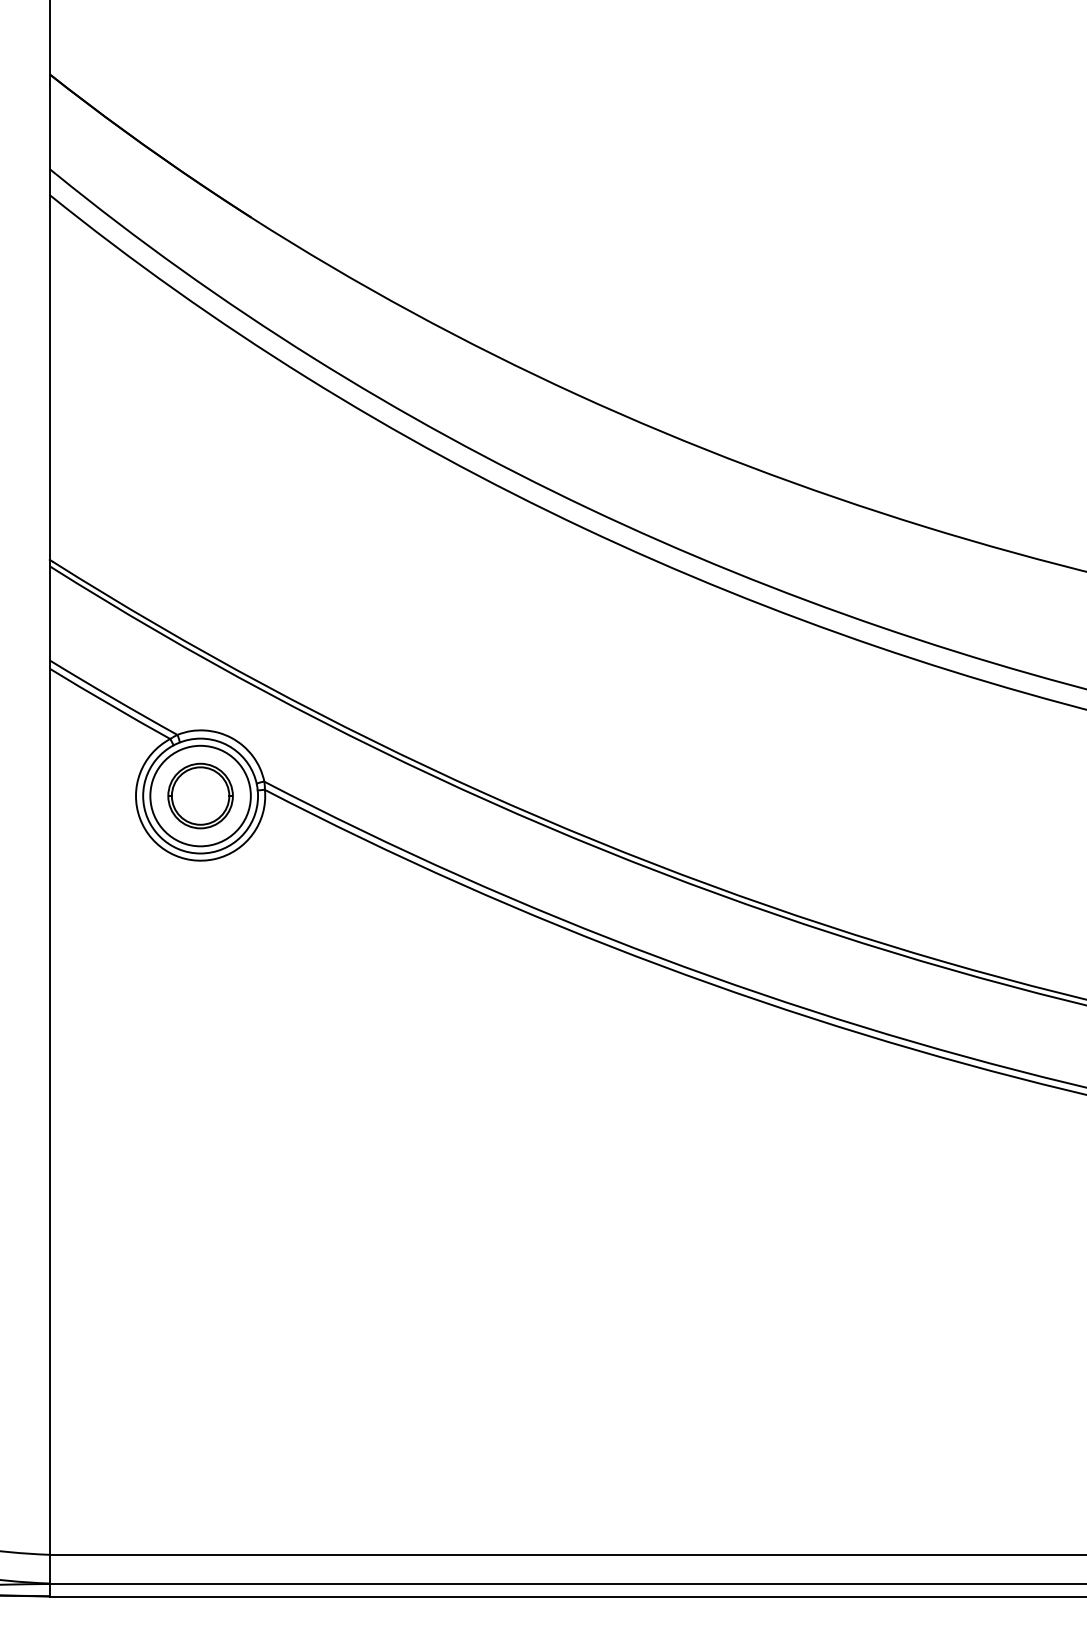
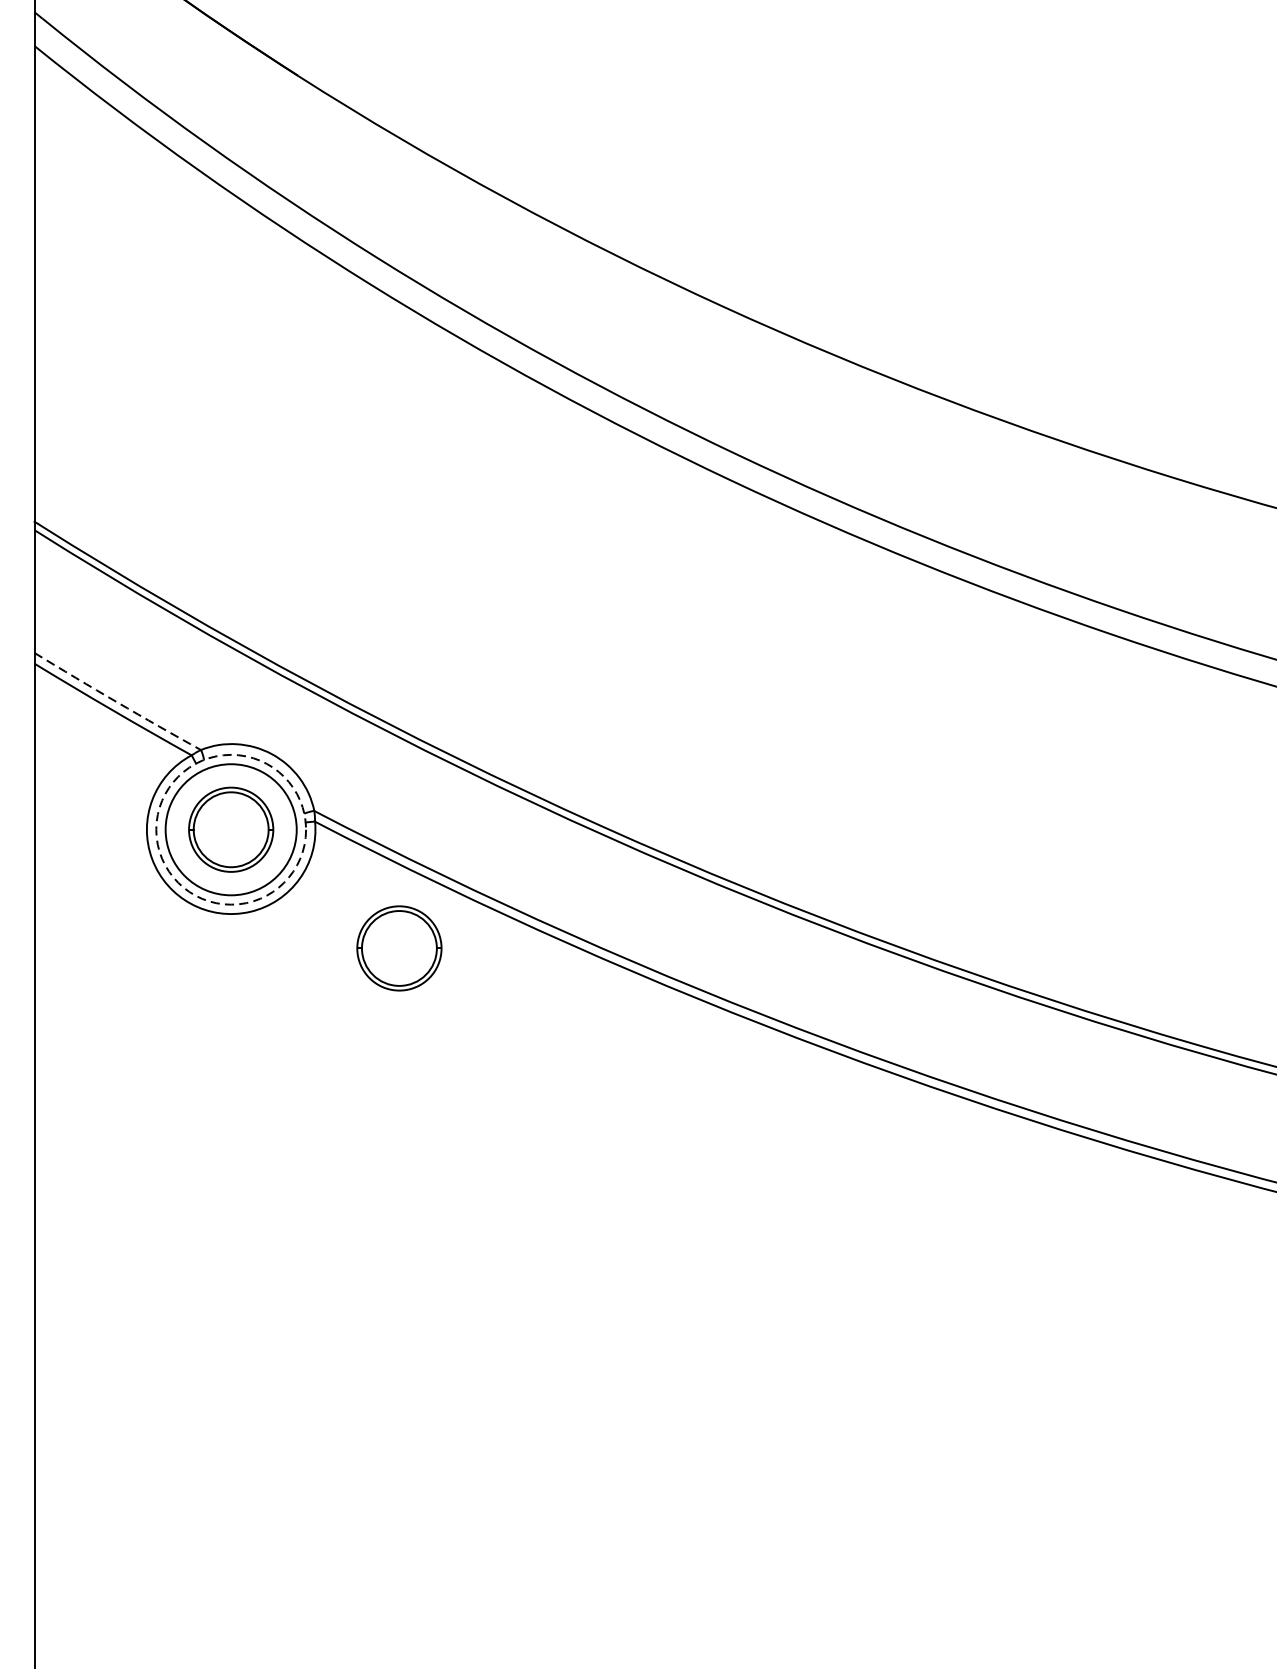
arc: (113, 698) -> (117, 702), solid -> dashed
circle: (200, 795) -> (231, 829), solid -> dashed
part: (329, 886) -> (399, 947), added

